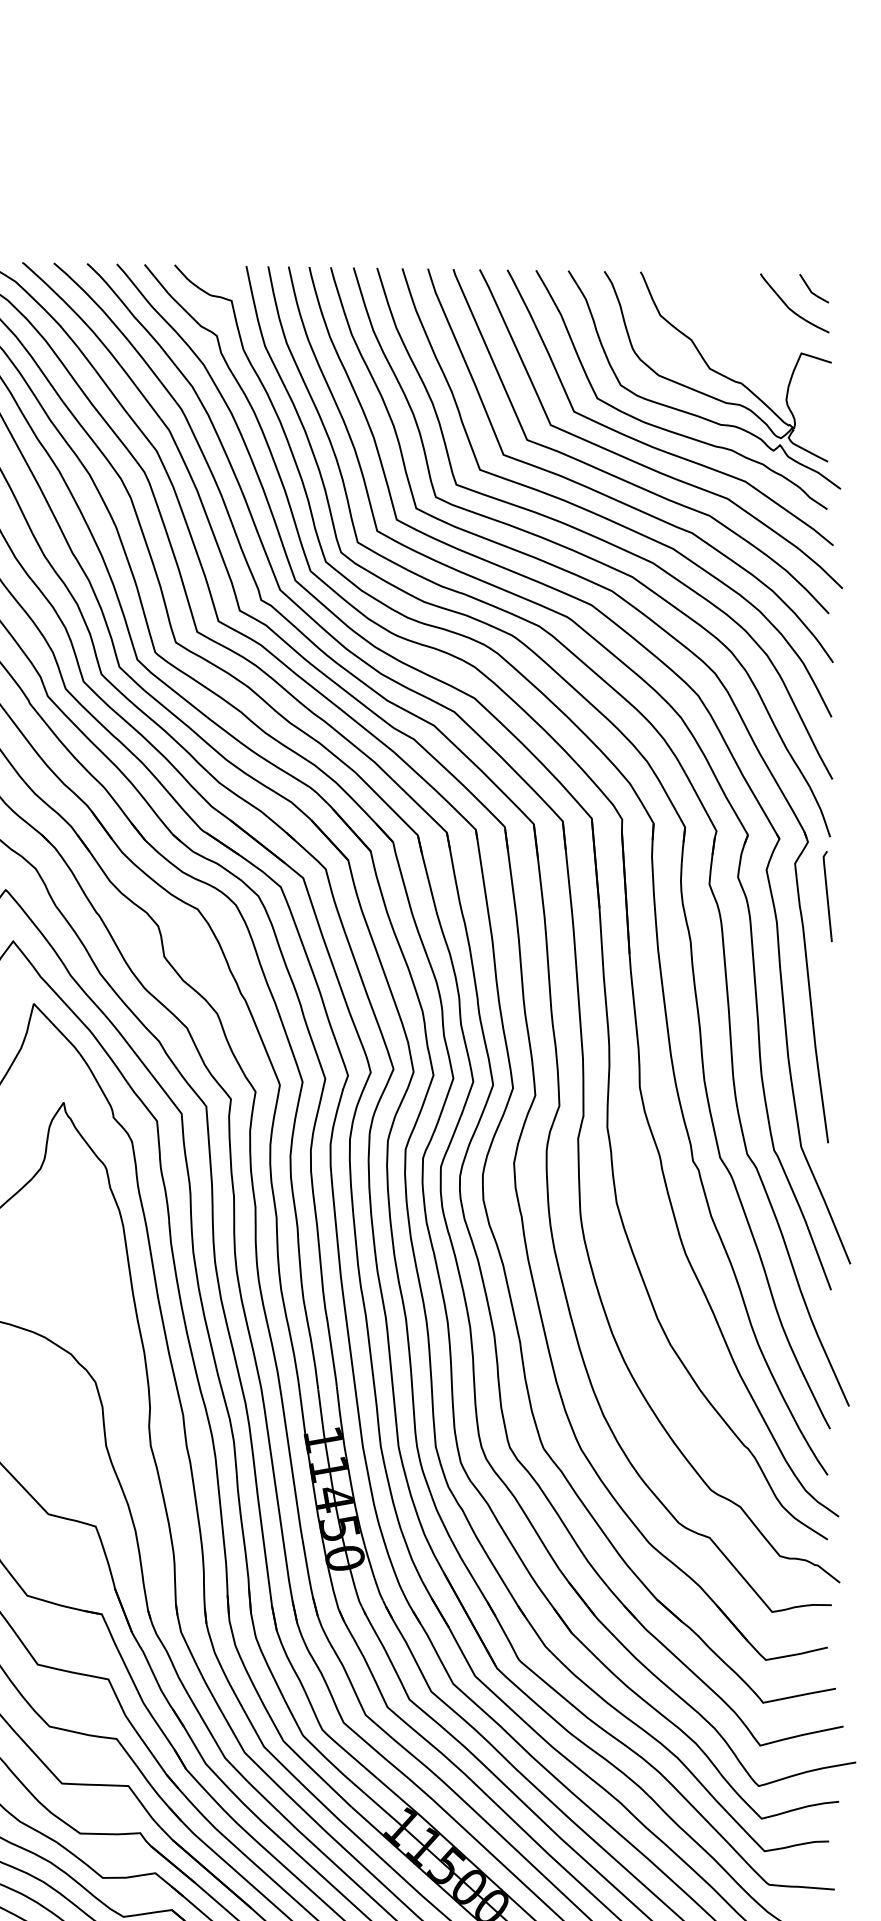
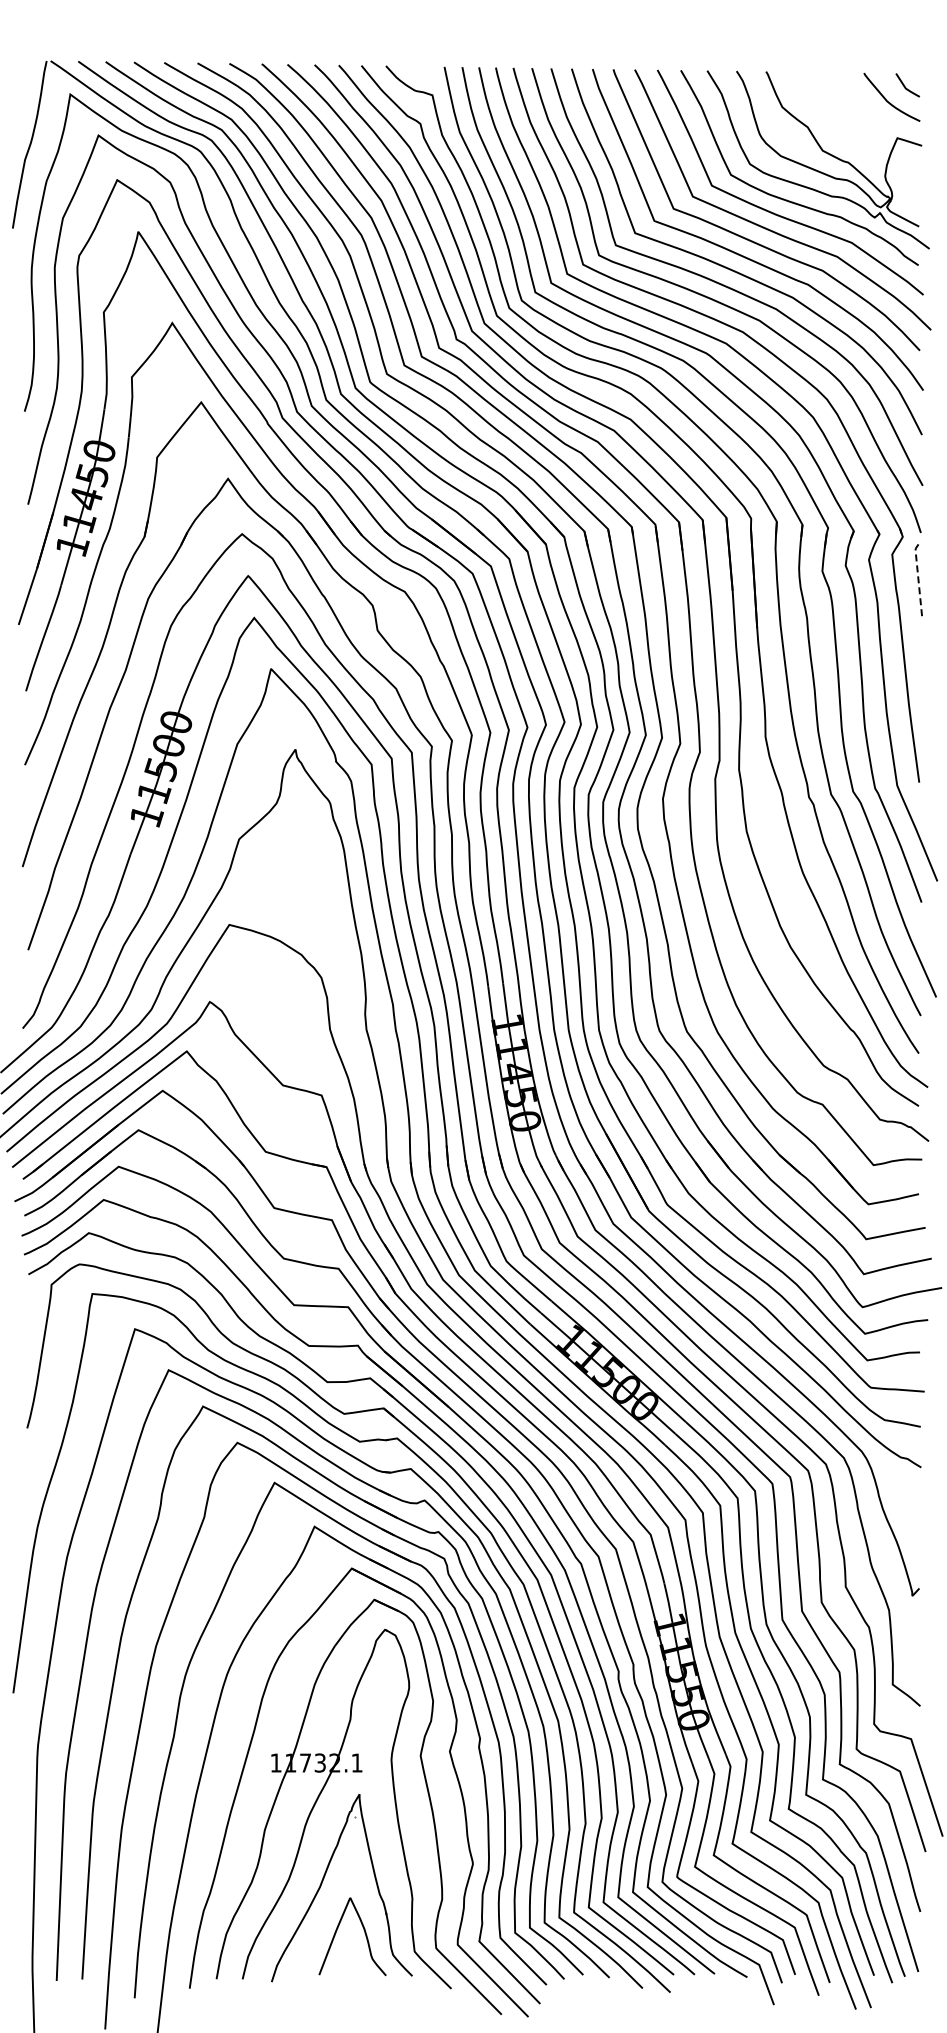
line: (827, 895) -> (918, 580), solid -> dashed

